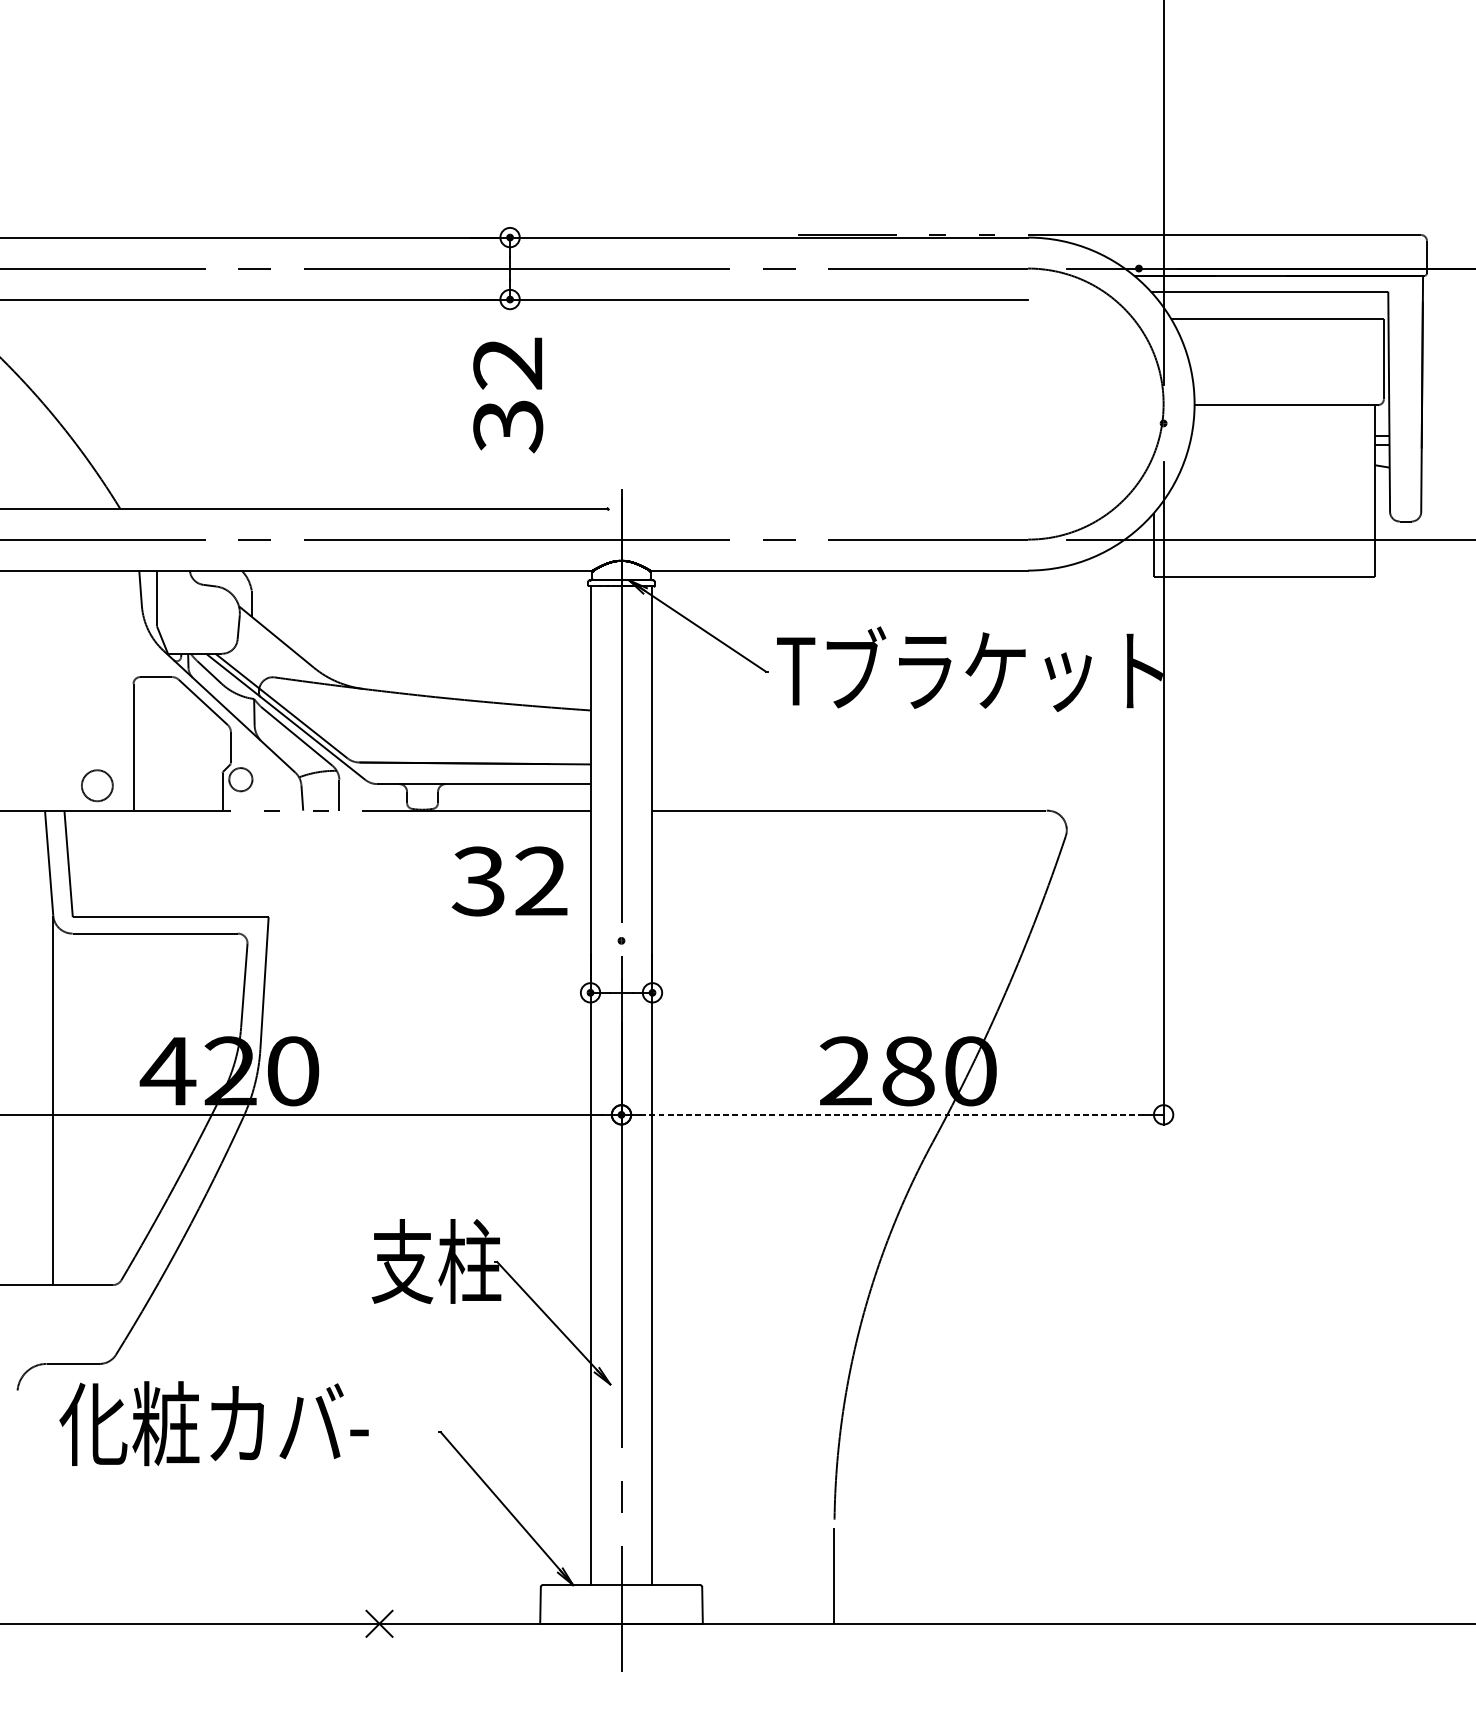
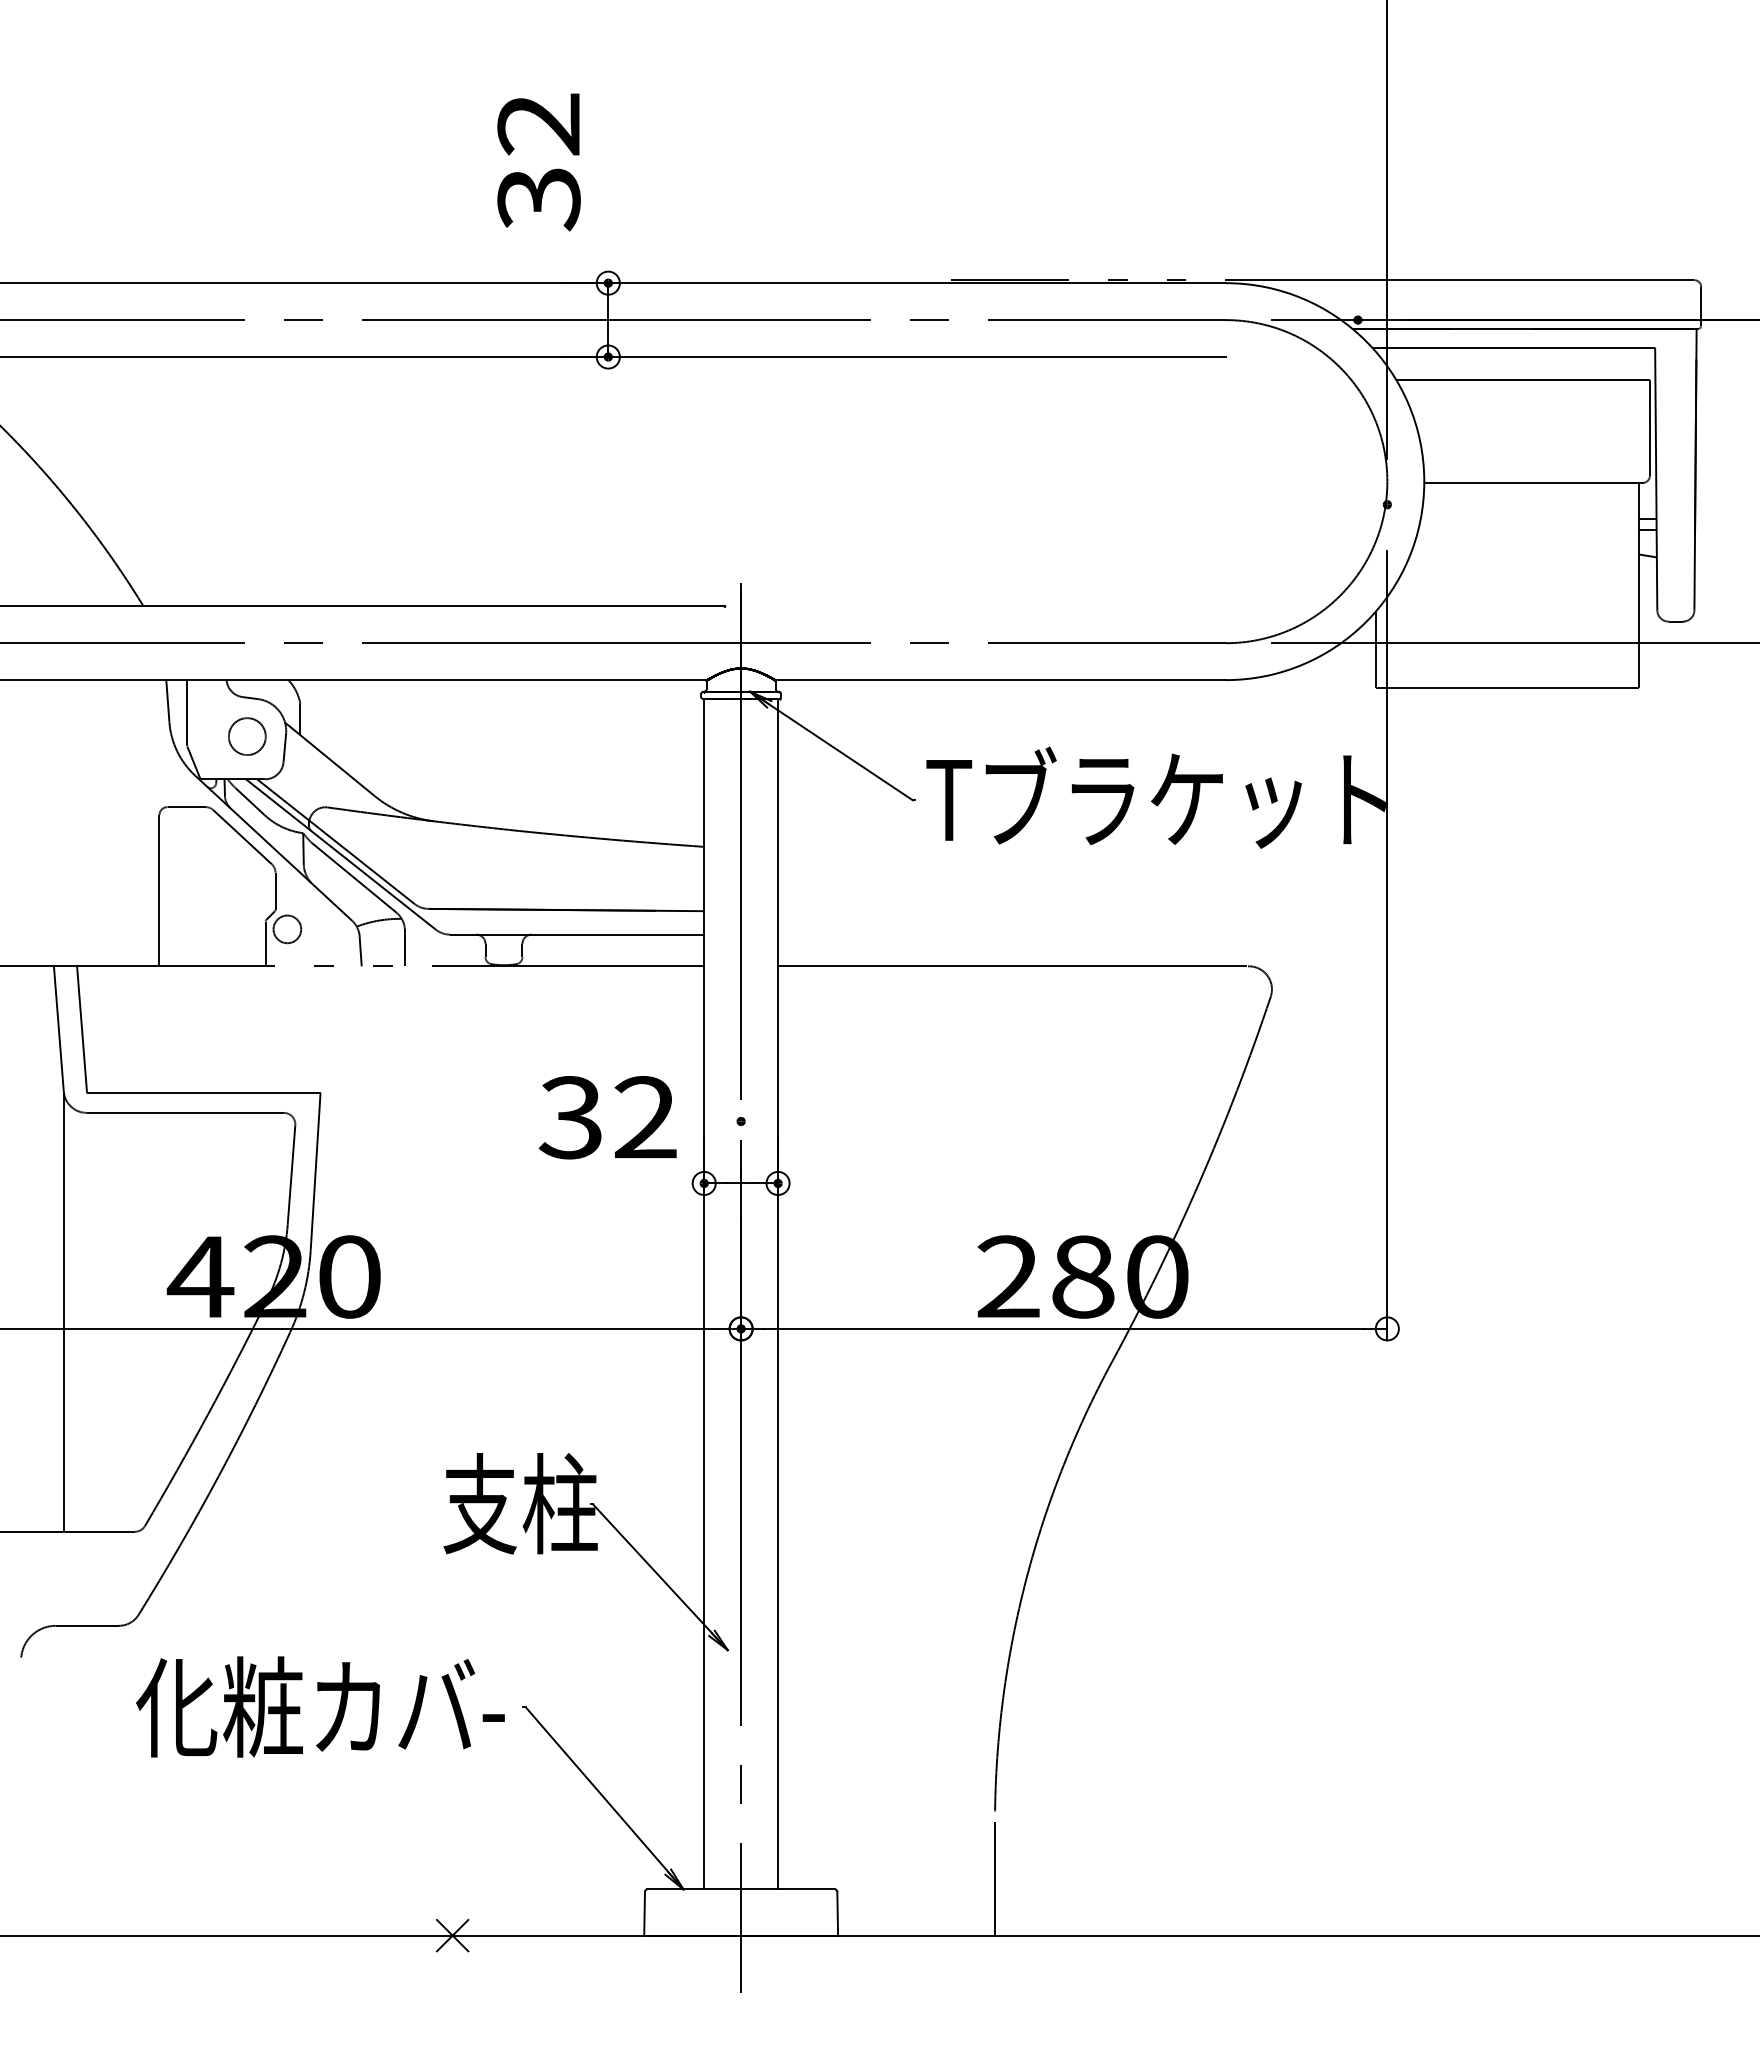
text: (507, 395) -> (538, 162), moved
part: (97, 785) -> (247, 736), moved
text: (509, 881) -> (607, 1117), moved
line: (891, 1114) -> (1063, 1328), dashed -> solid
text: (214, 1423) -> (320, 1706), moved

